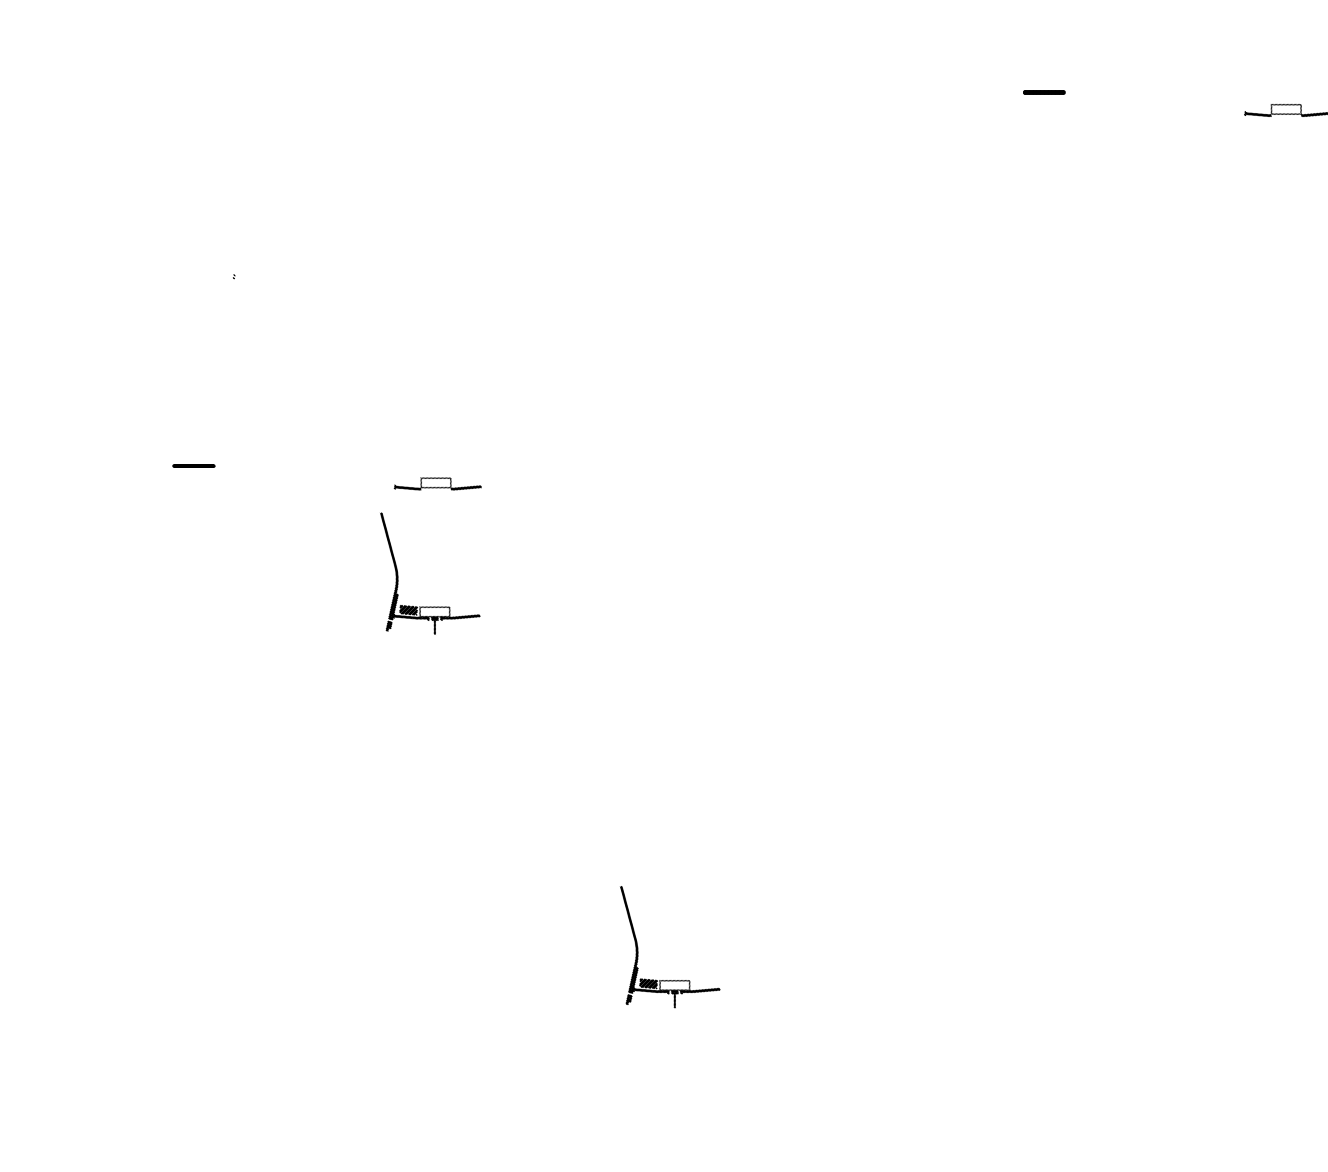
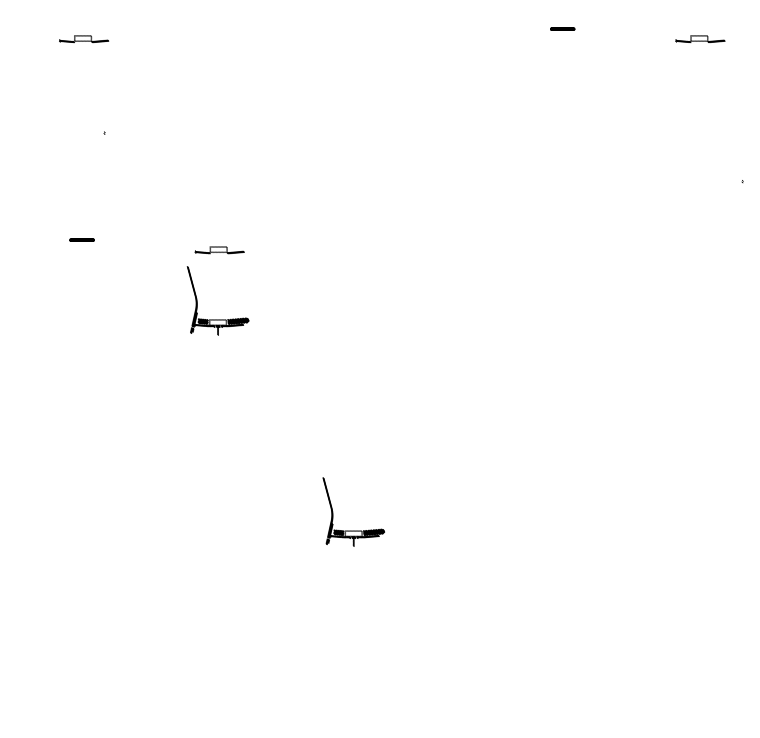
part: (198, 111) -> (84, 39), added
hatch: (469, 609) -> (237, 321), added
hatch: (709, 983) -> (373, 532), added

